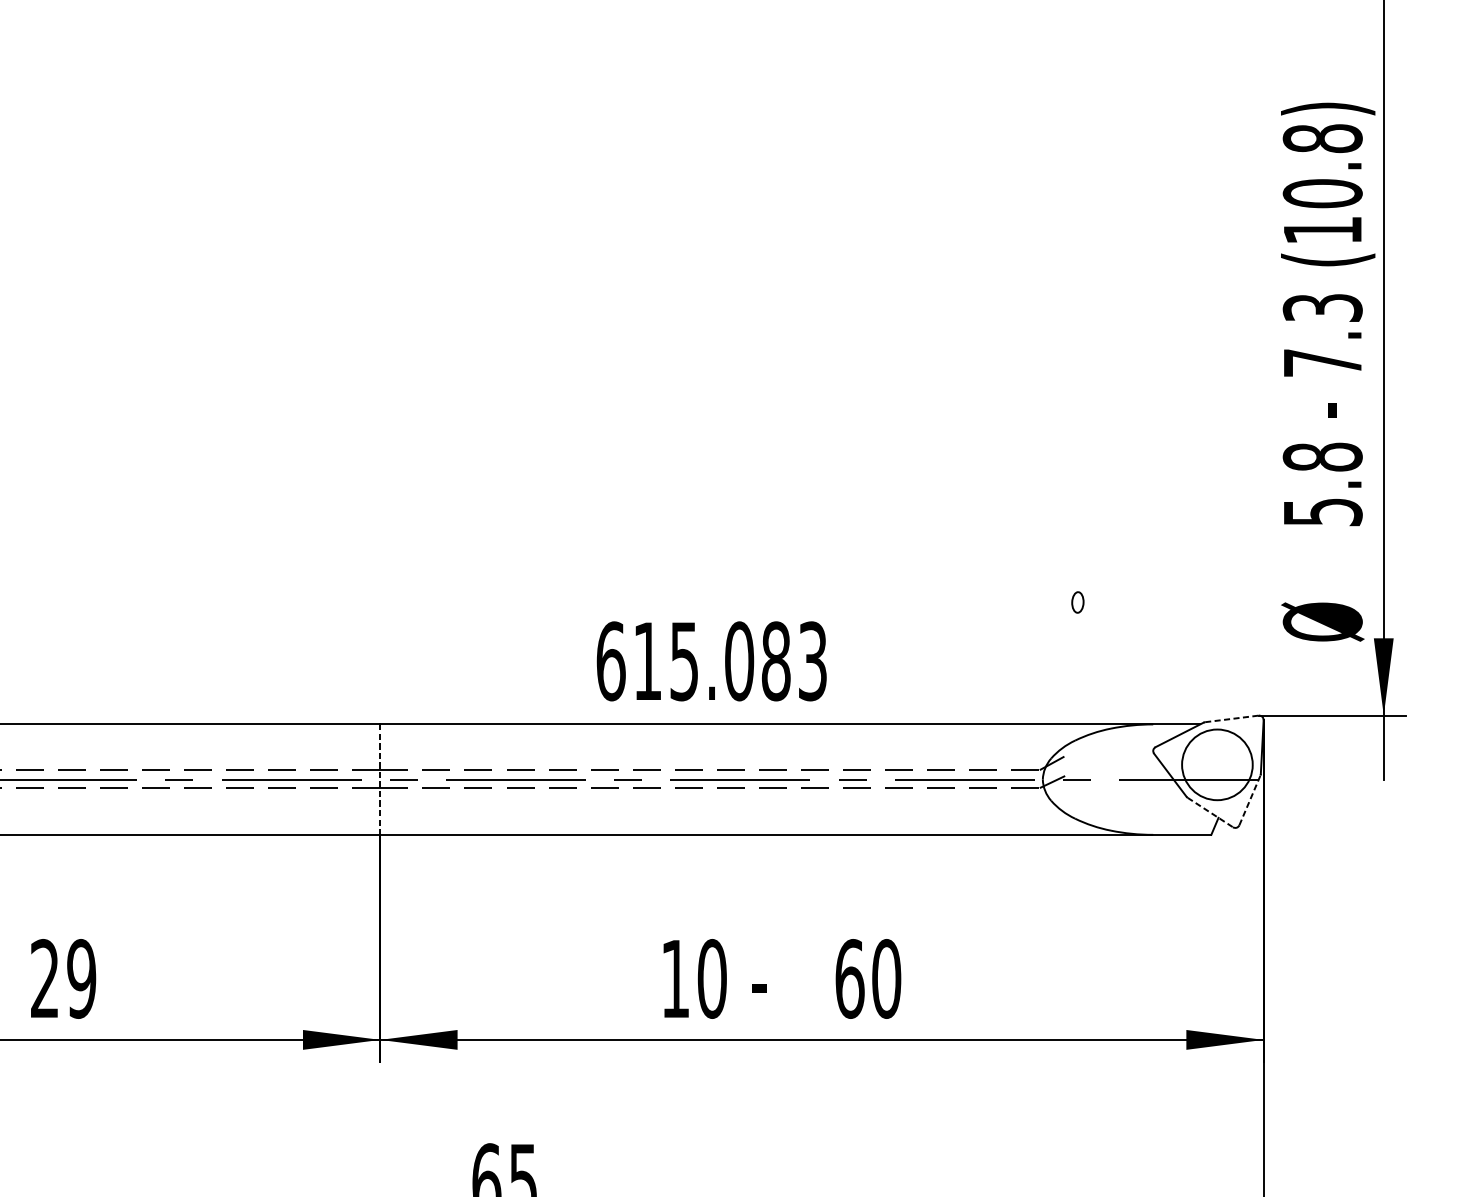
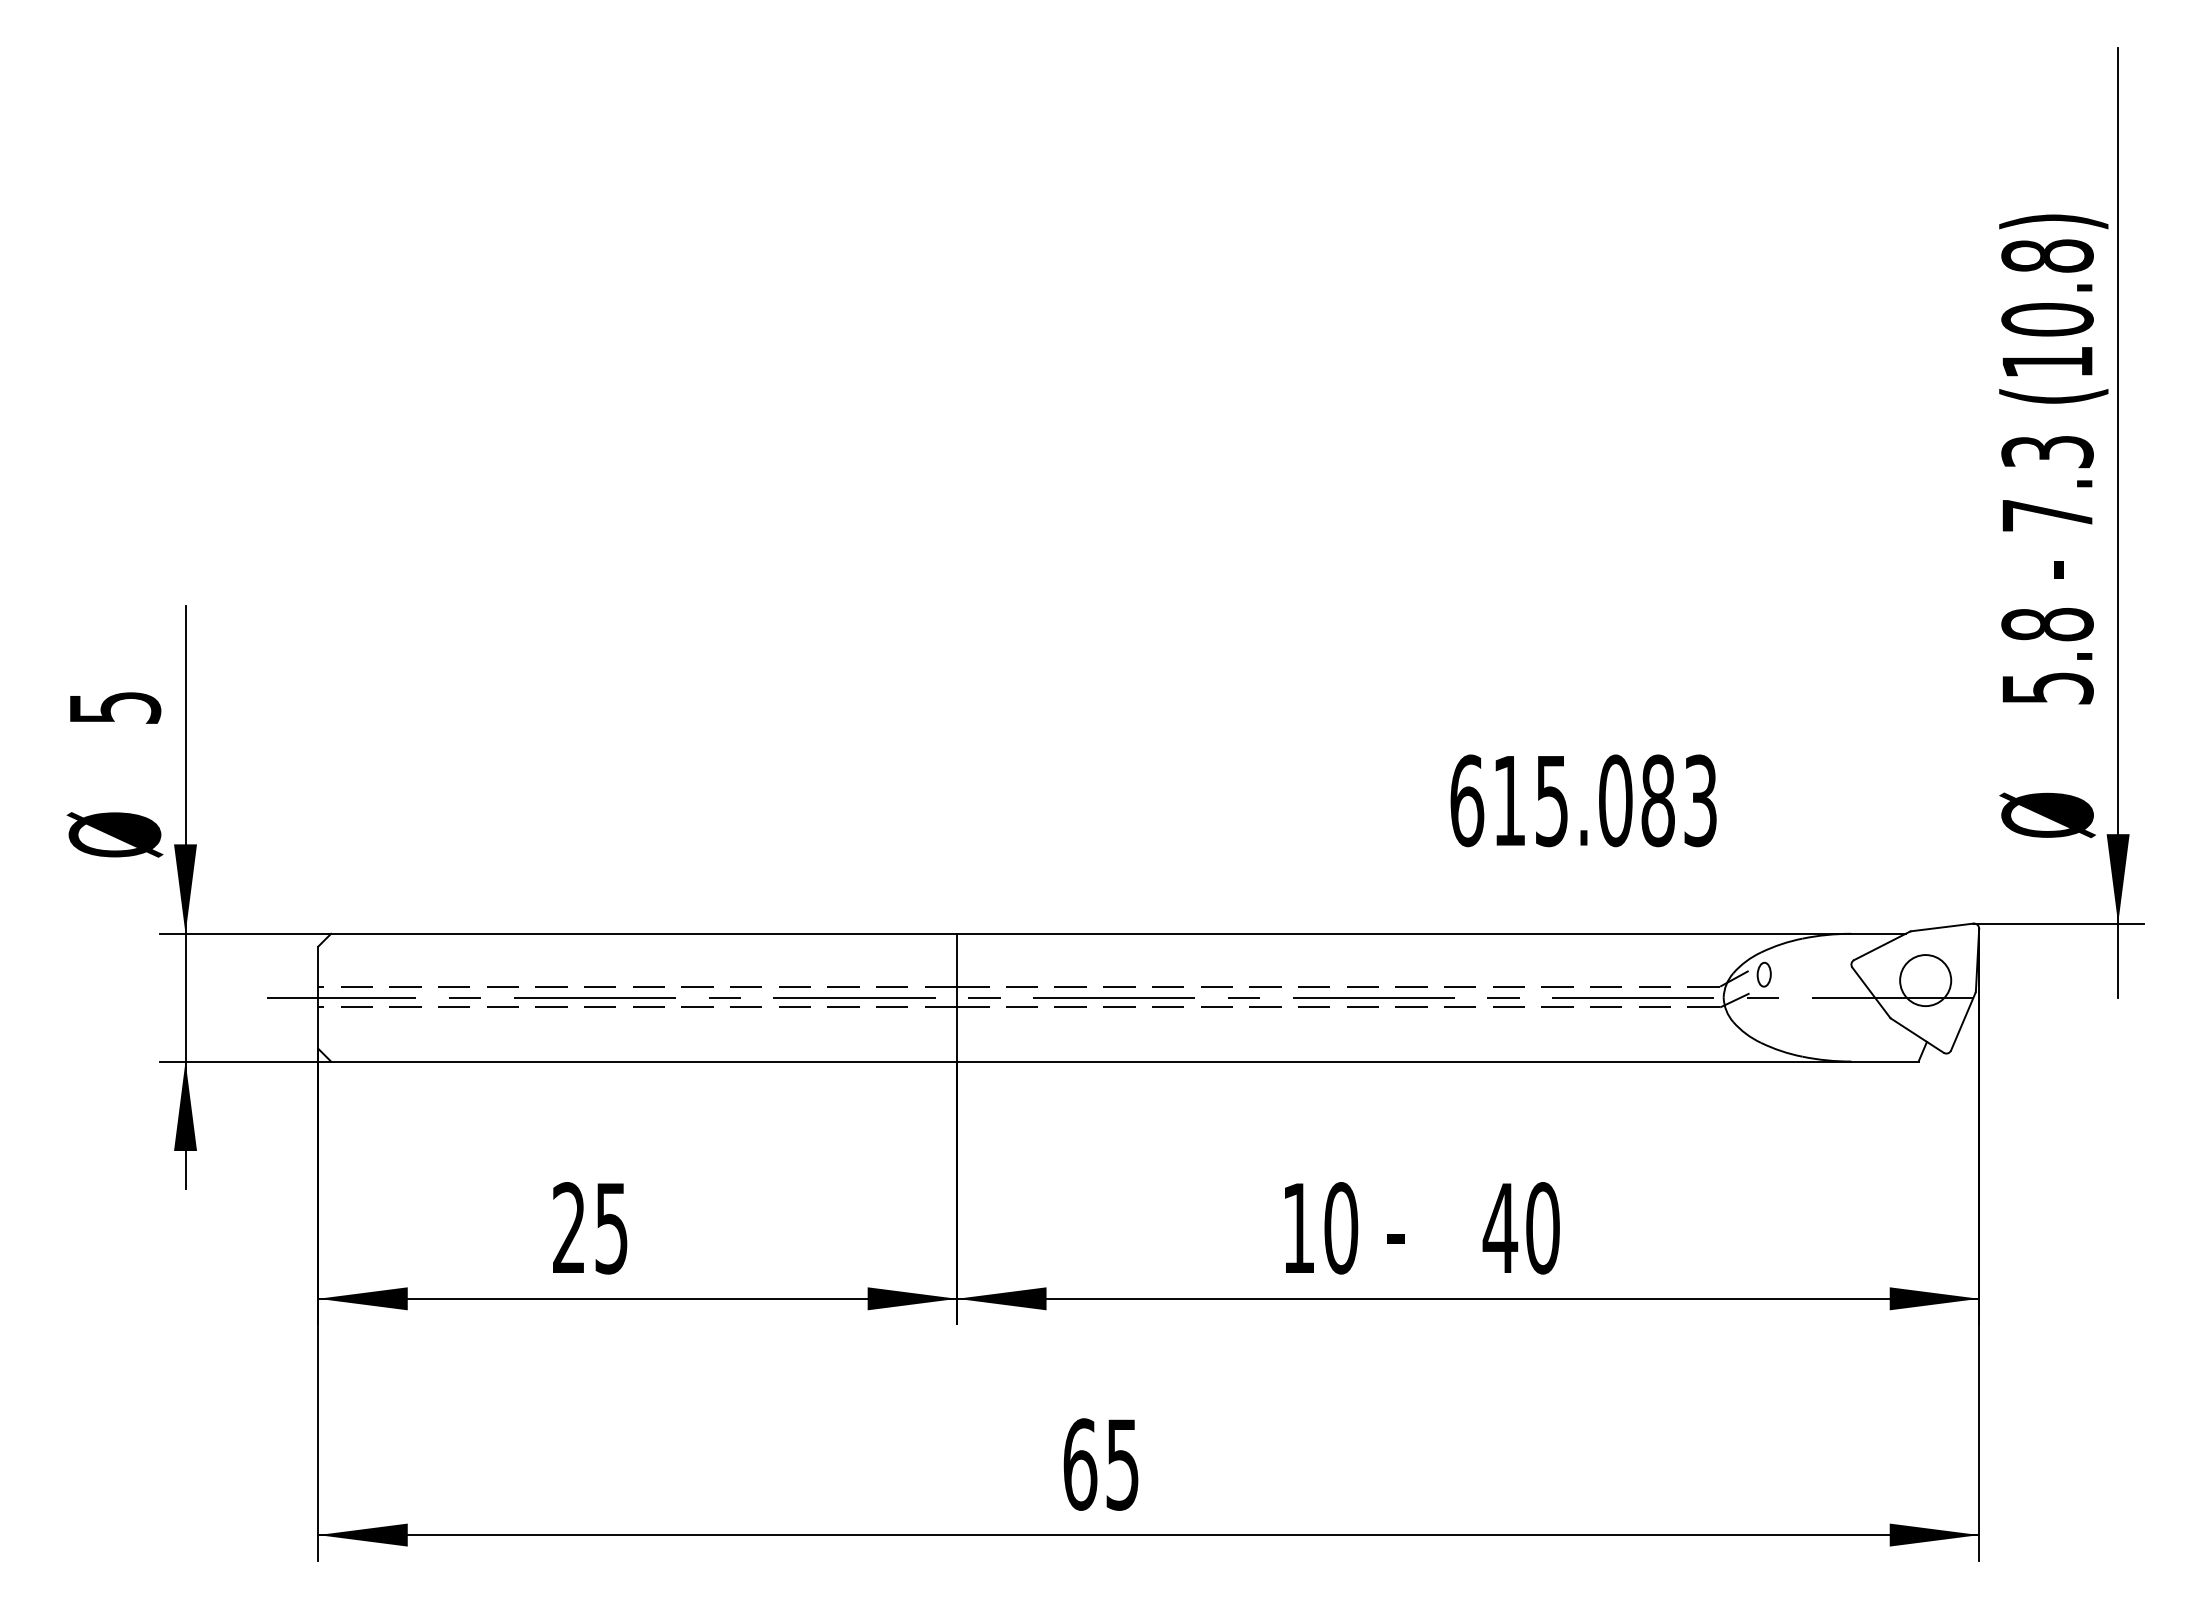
part: (1077, 602) -> (1763, 974), moved
text: (711, 661) -> (1583, 800), moved
line: (1231, 718) -> (1942, 927), dashed -> solid
circle: (1217, 764) -> (1925, 980), size x0.62
line: (380, 779) -> (957, 997), dashed -> solid
line: (1250, 800) -> (1963, 1021), dashed -> solid
line: (1210, 813) -> (1917, 1036), dashed -> solid
text: (81, 979) -> (611, 1228), 29 -> 25
text: (849, 979) -> (1500, 1228), 60 -> 40

